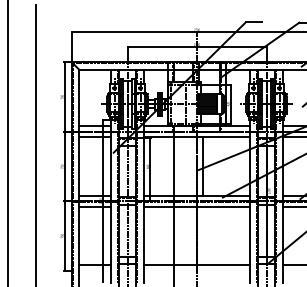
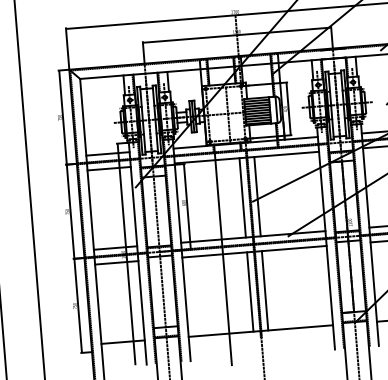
line: (191, 166) -> (242, 197), added
line: (191, 235) -> (250, 291), added
line: (202, 235) -> (265, 289), added

